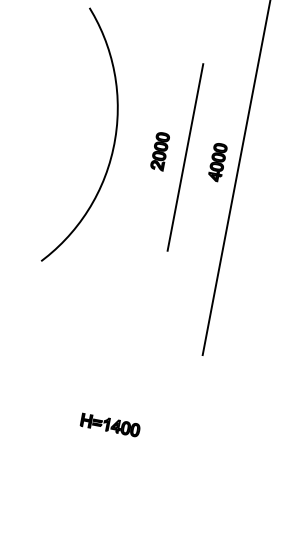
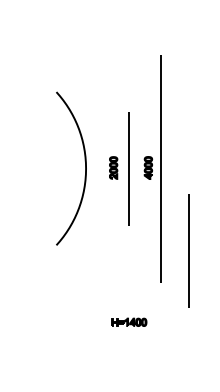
line: (257, 311) -> (188, 250), added
part: (111, 424) -> (129, 321), moved

